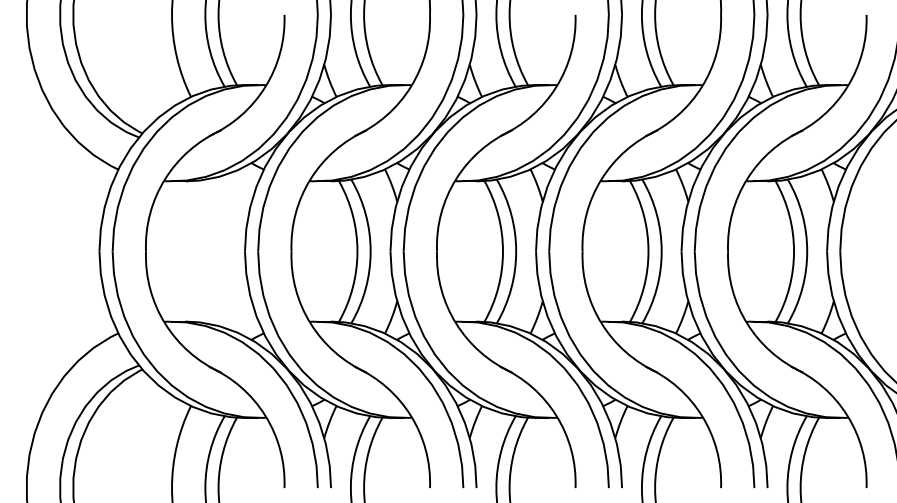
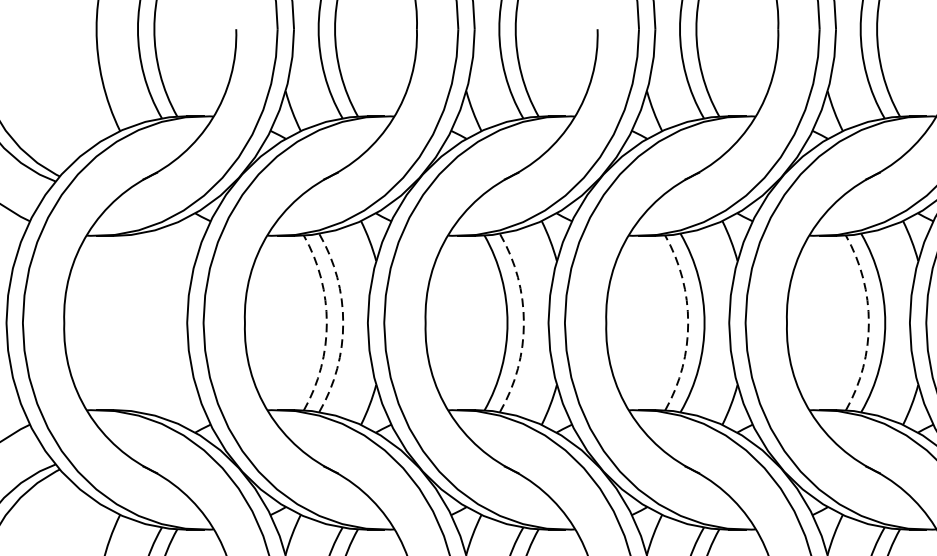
arc: (357, 251) -> (326, 323), solid -> dashed
arc: (370, 251) -> (343, 323), solid -> dashed
arc: (516, 251) -> (524, 323), solid -> dashed
arc: (648, 251) -> (688, 323), solid -> dashed
arc: (794, 251) -> (869, 323), solid -> dashed

